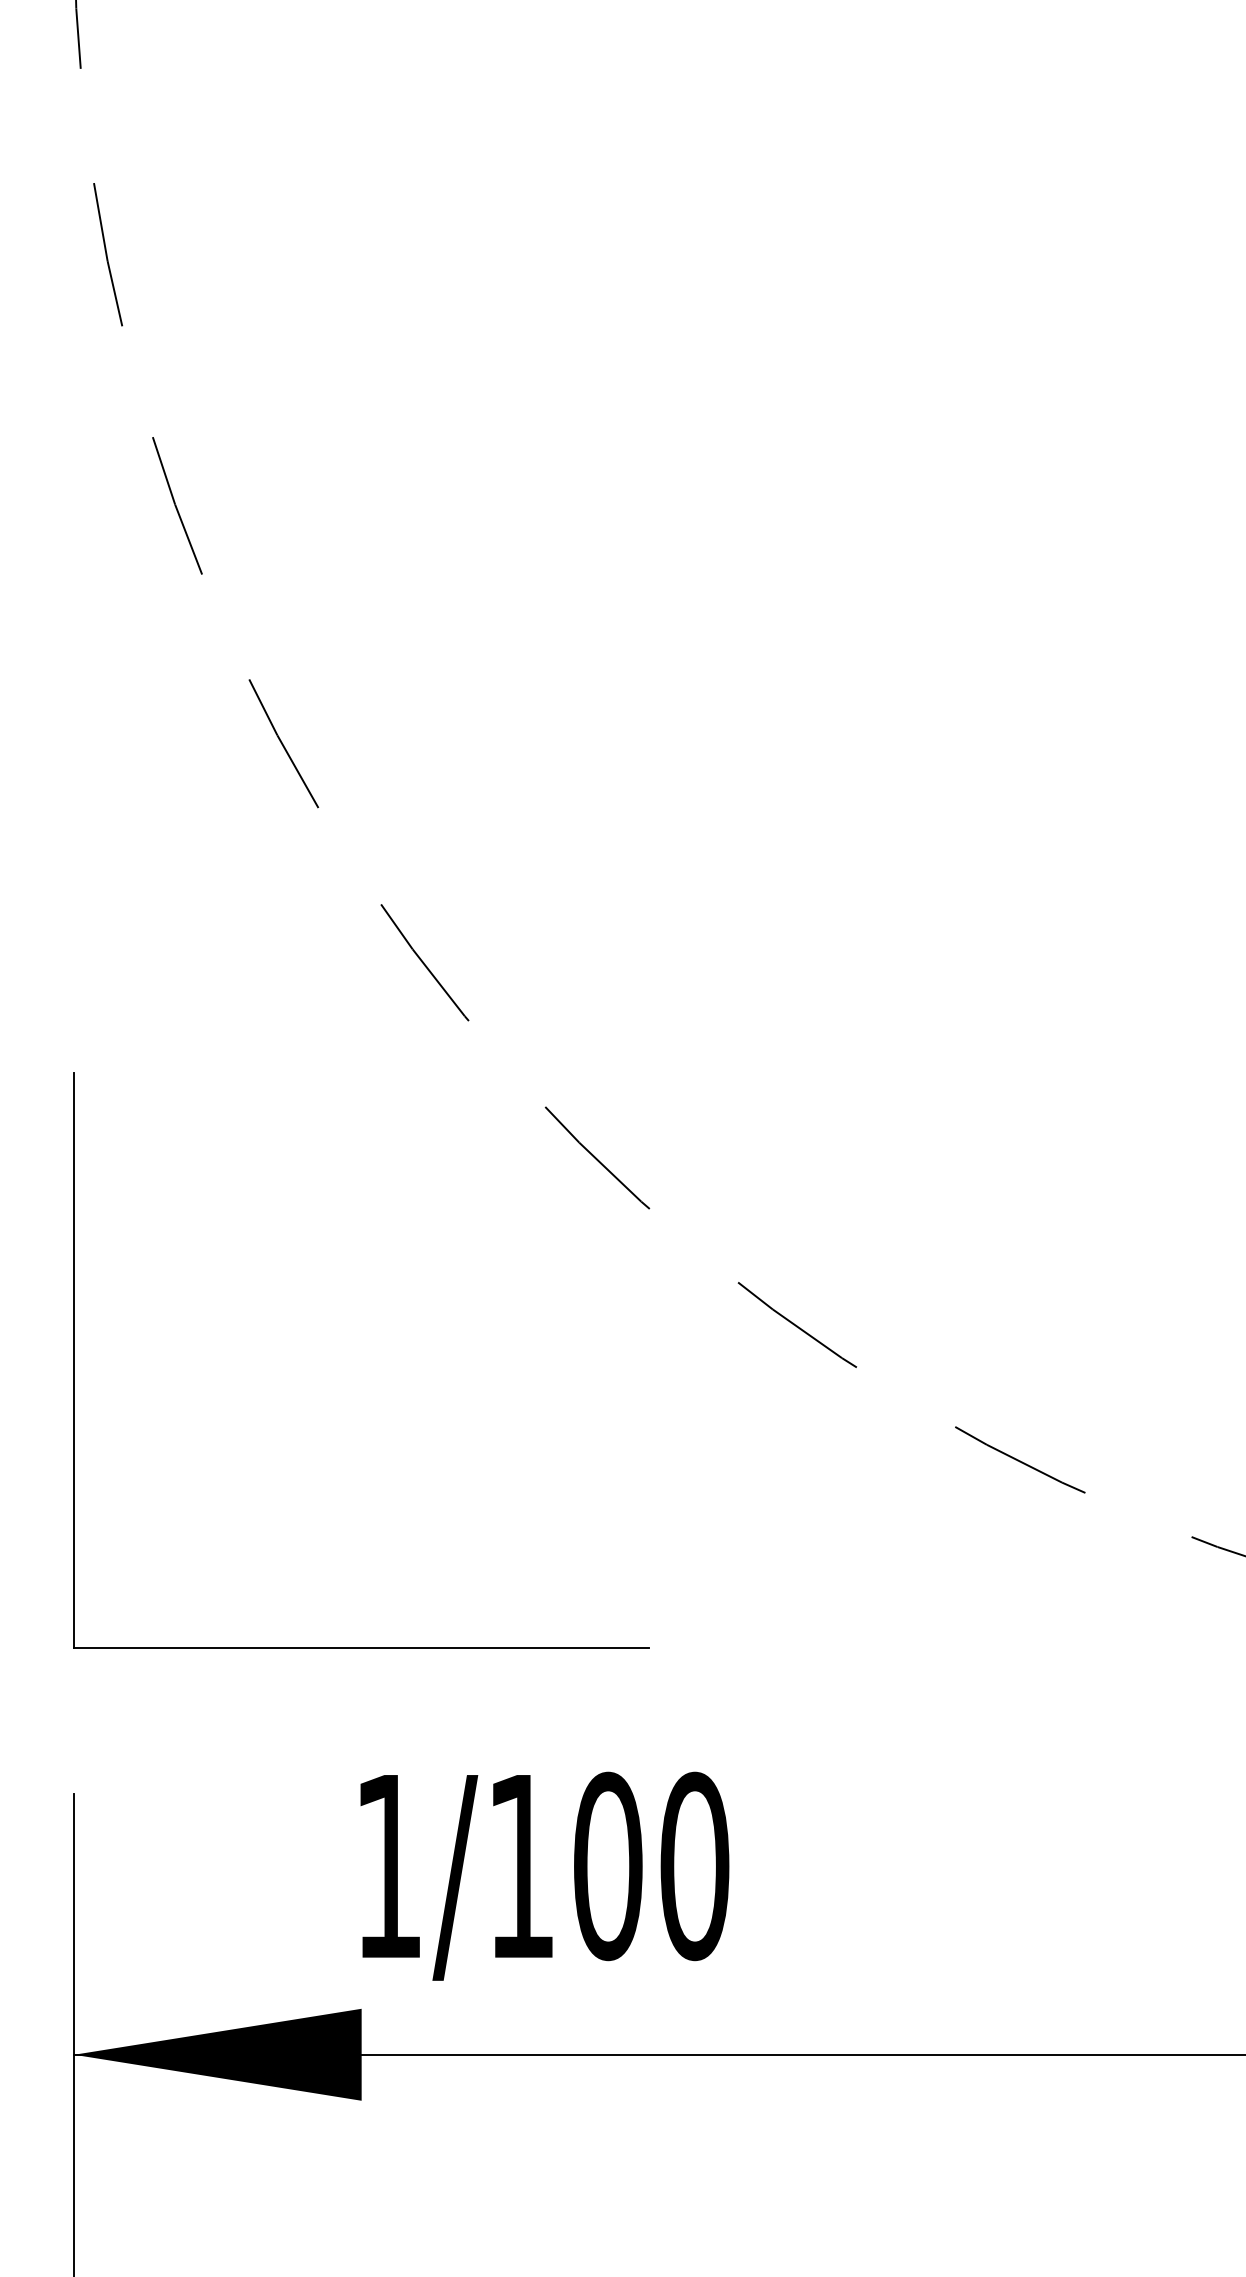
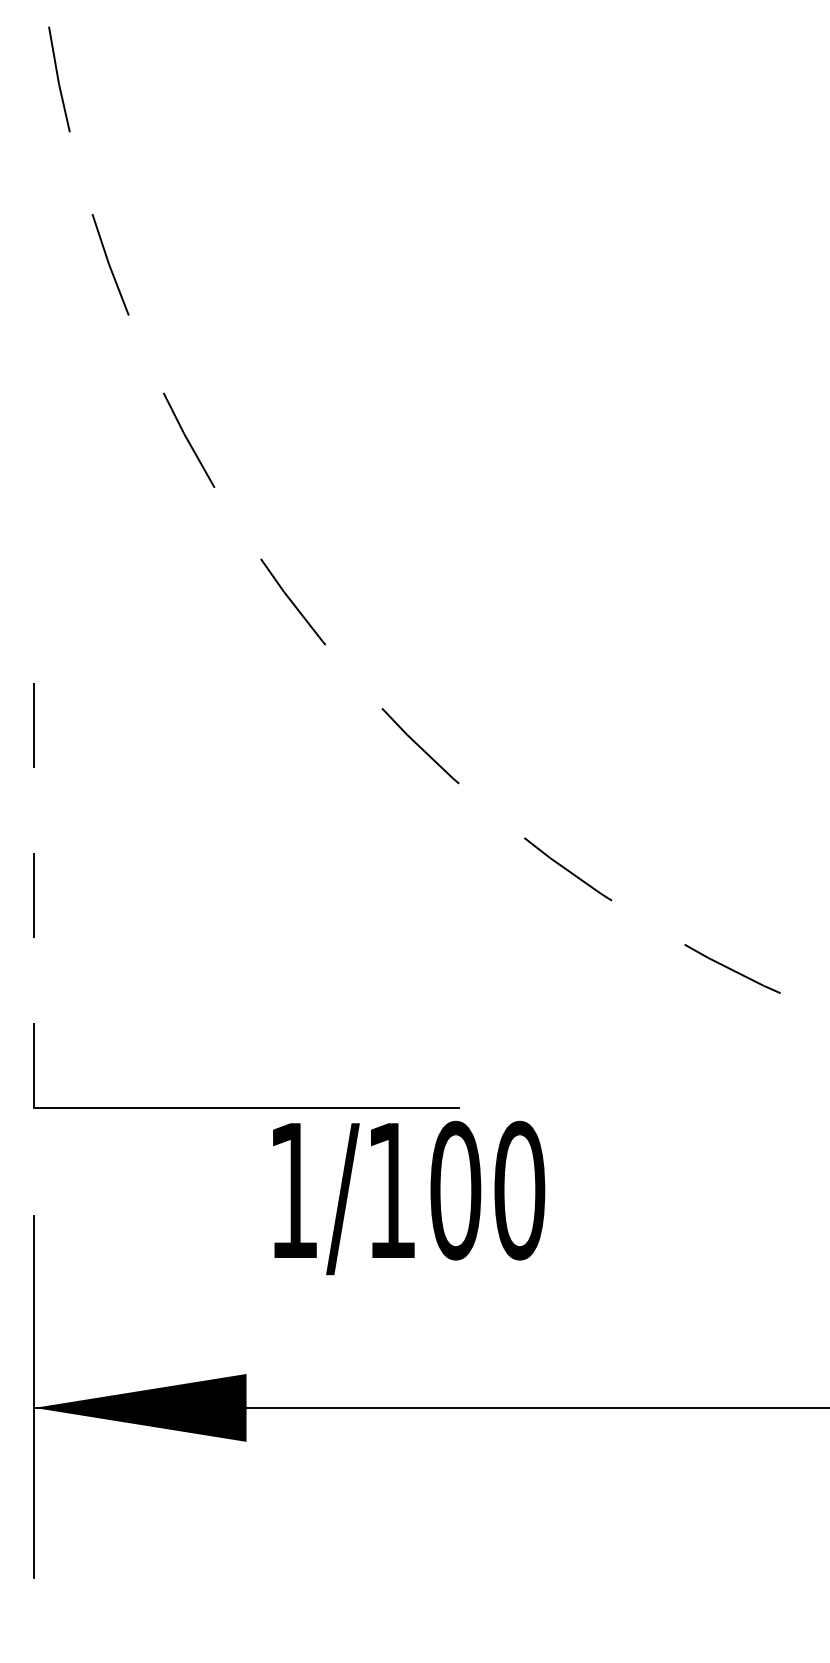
line: (74, 1360) -> (34, 895), solid -> dashed
text: (544, 1875) -> (408, 1197), moved

